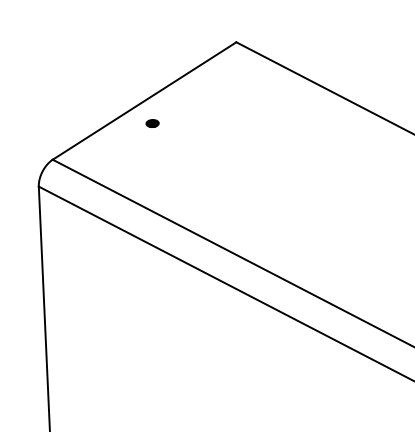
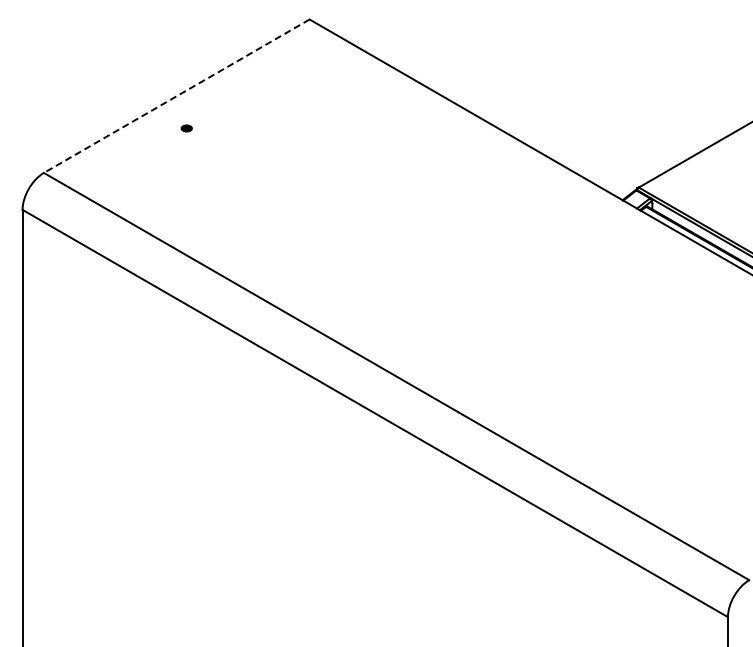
line: (144, 101) -> (176, 96), solid -> dashed
part: (152, 123) -> (186, 128), size x0.6

